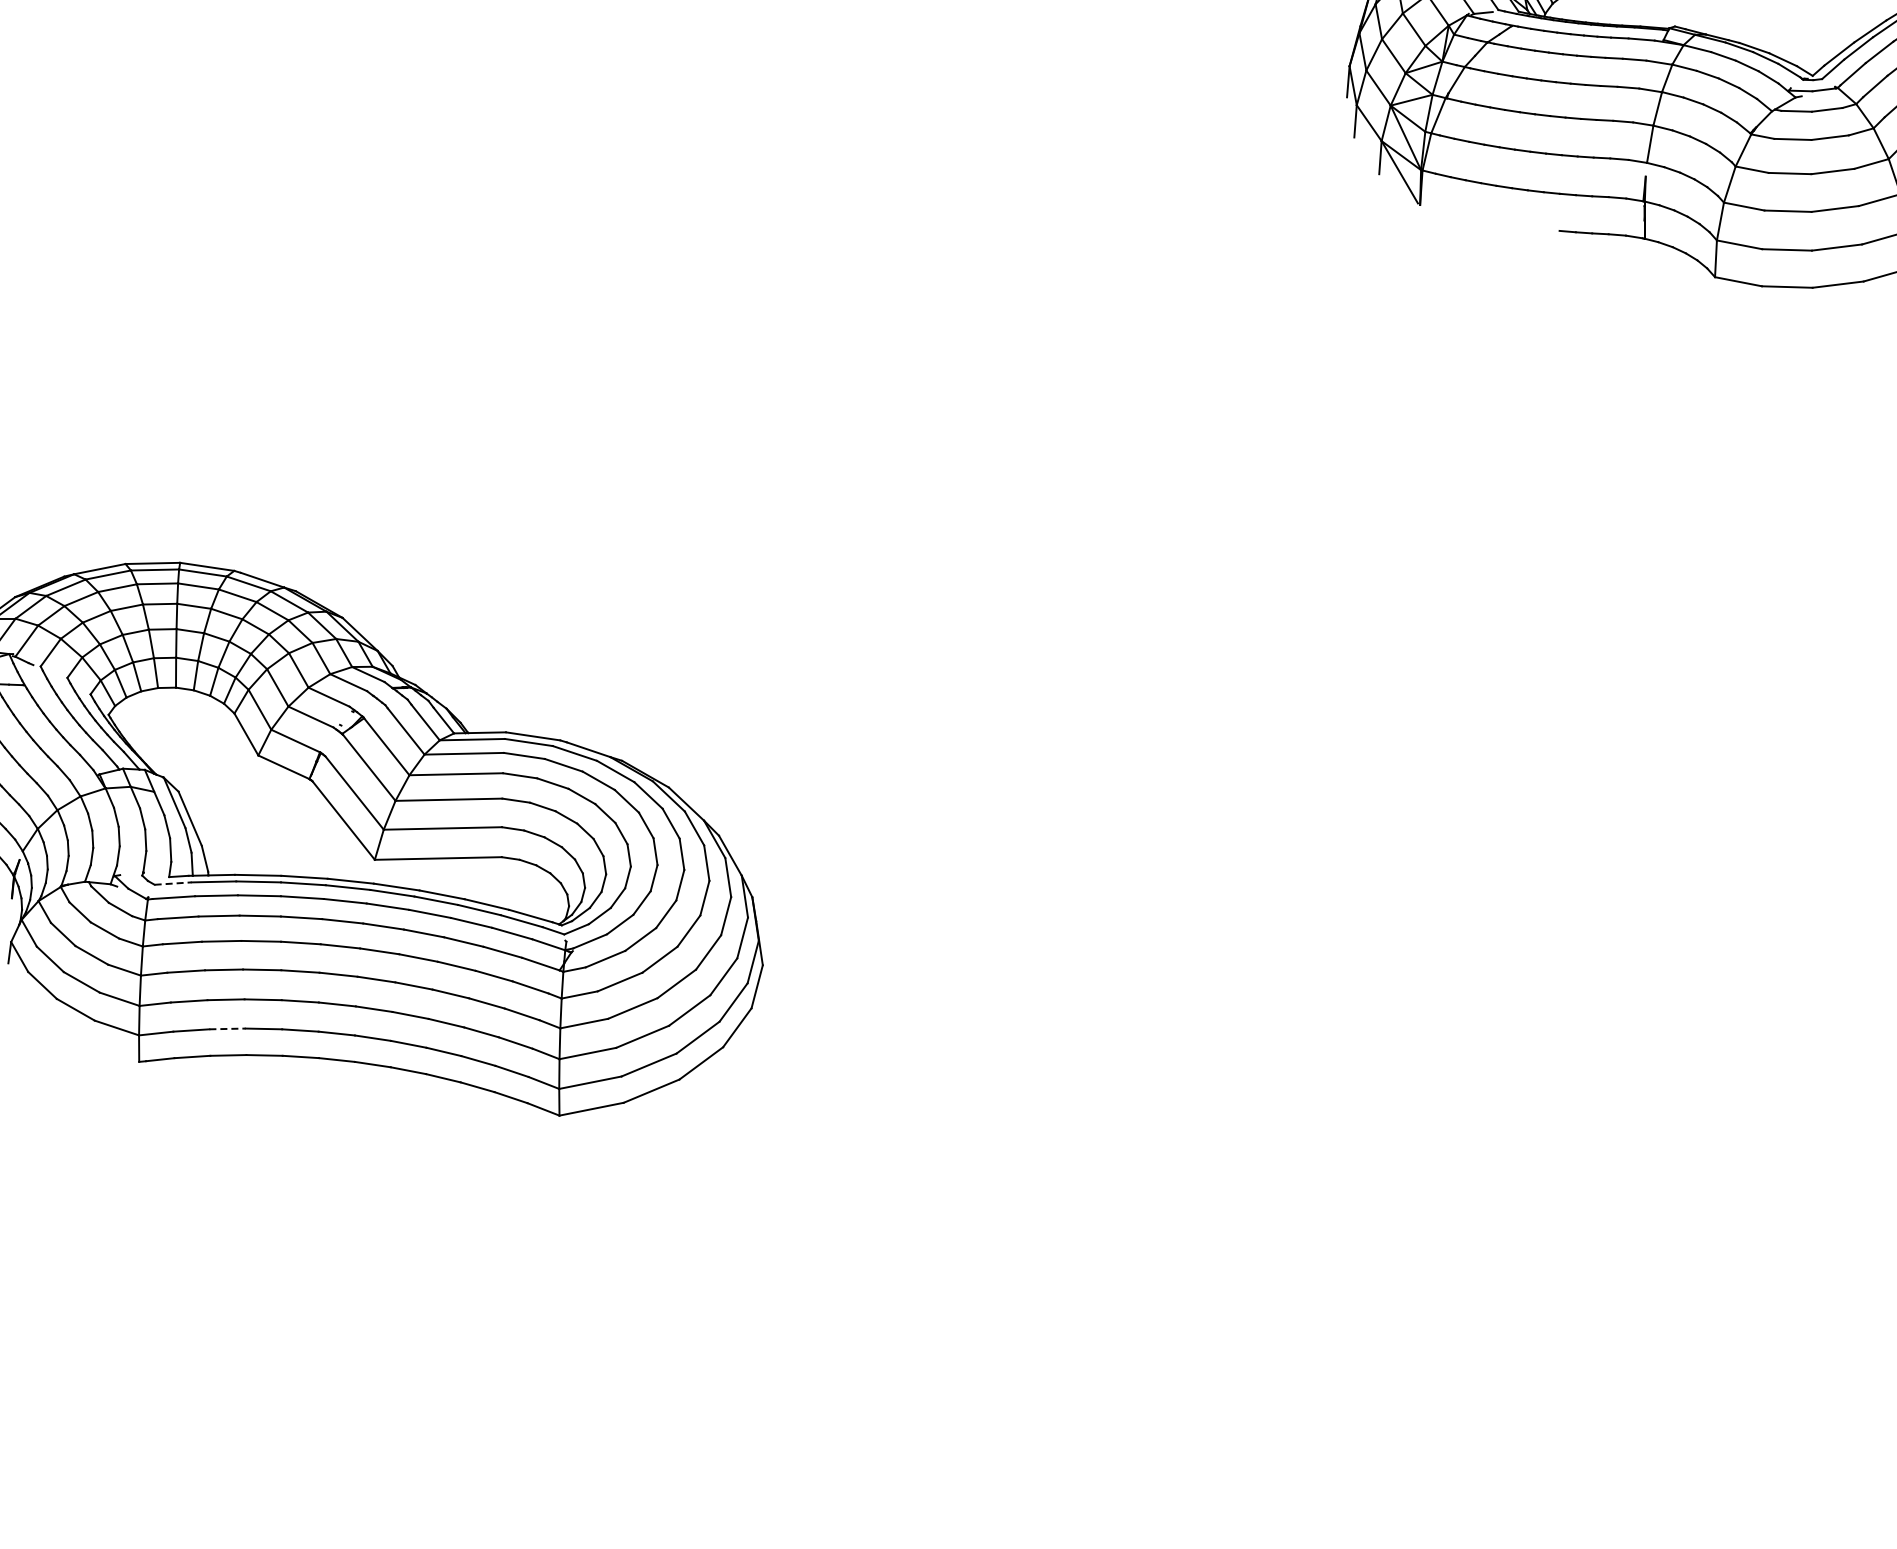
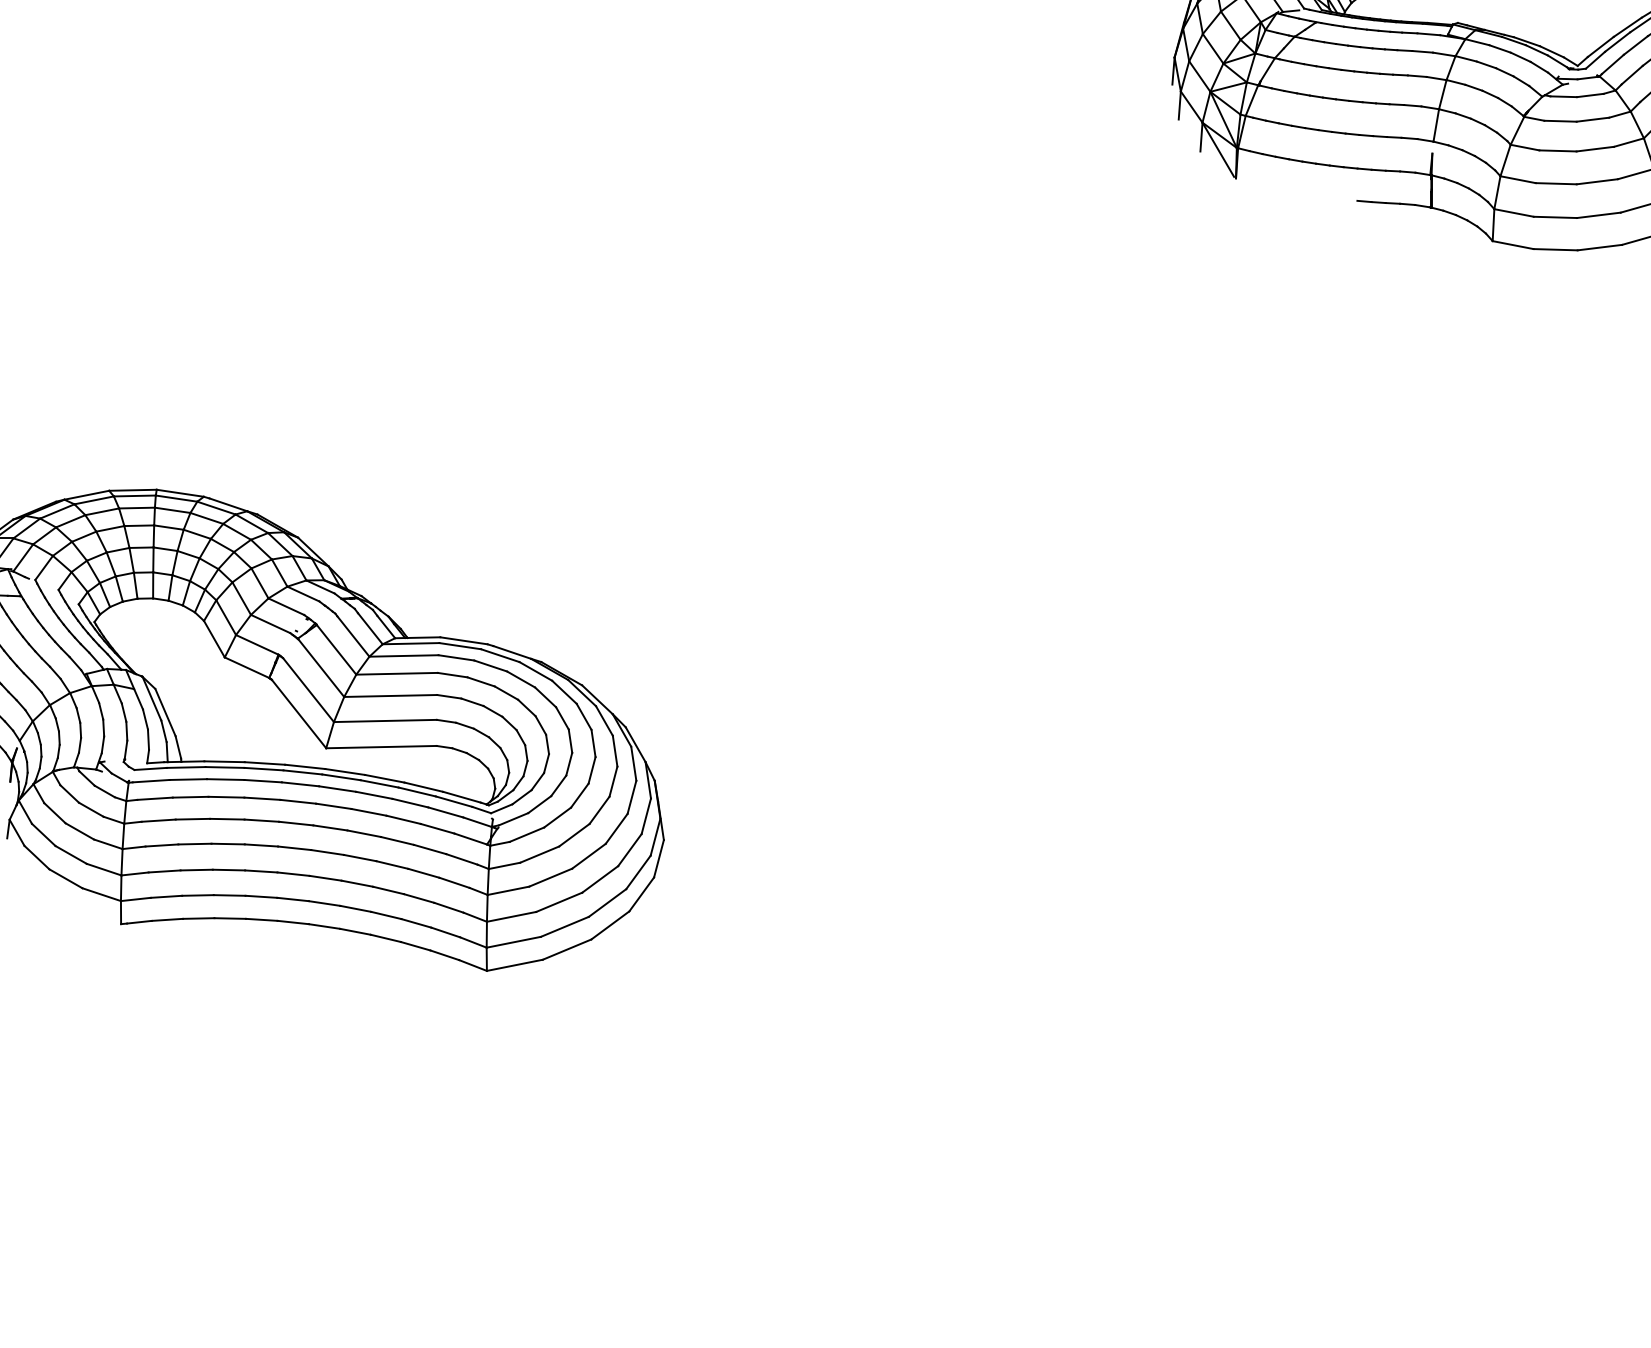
line: (173, 883) -> (150, 768), dashed -> solid
line: (228, 1028) -> (198, 895), dashed -> solid

